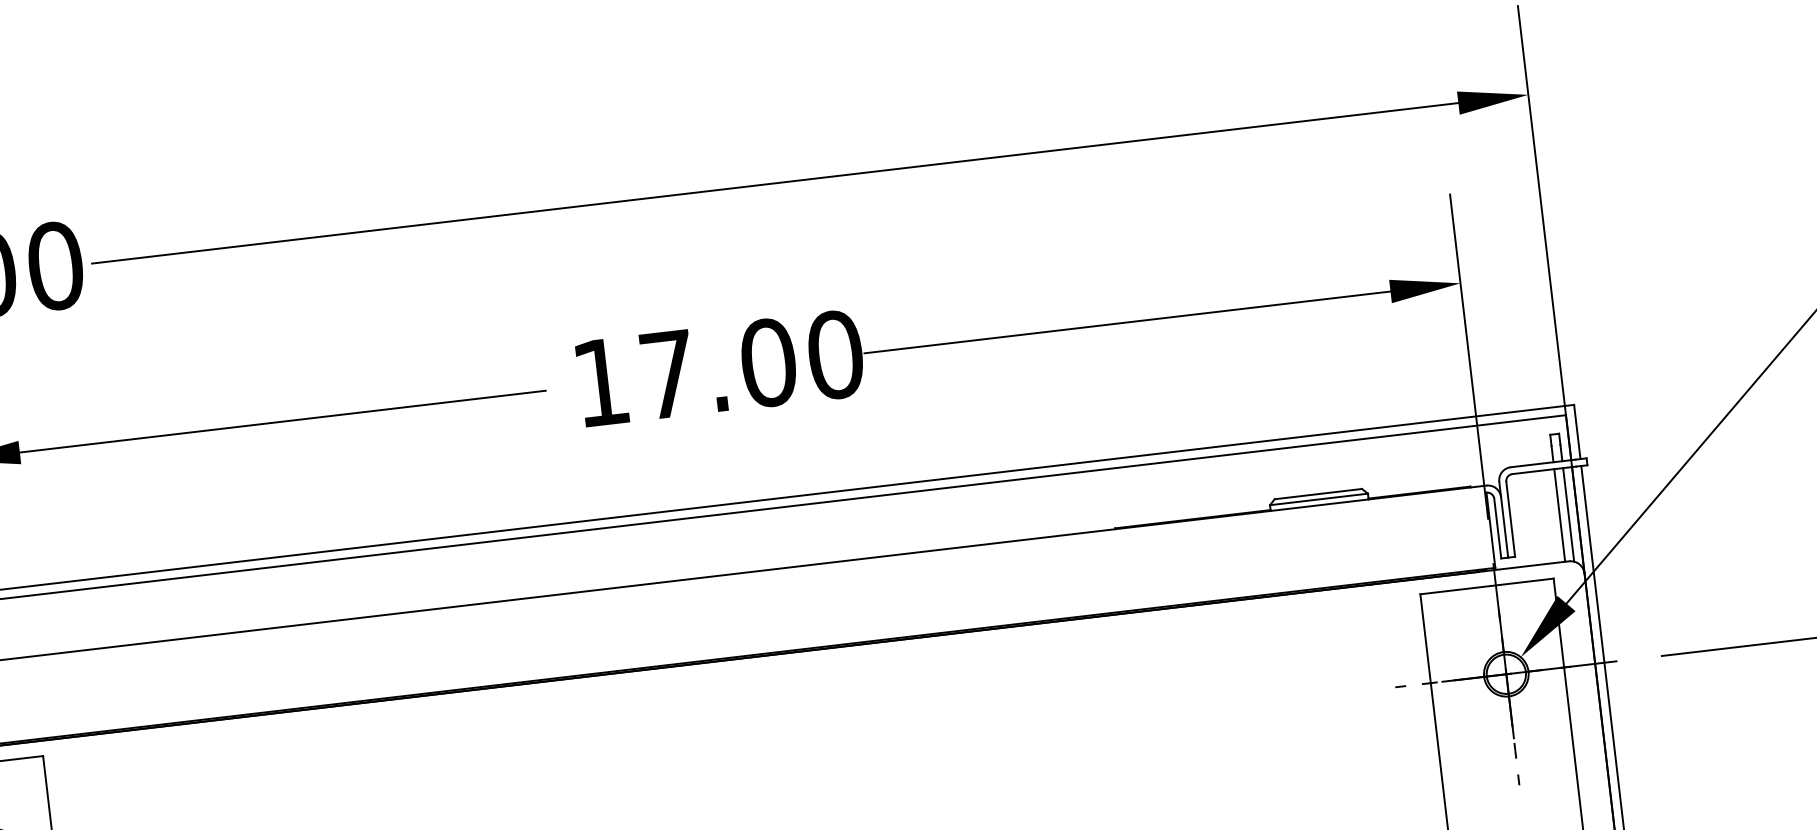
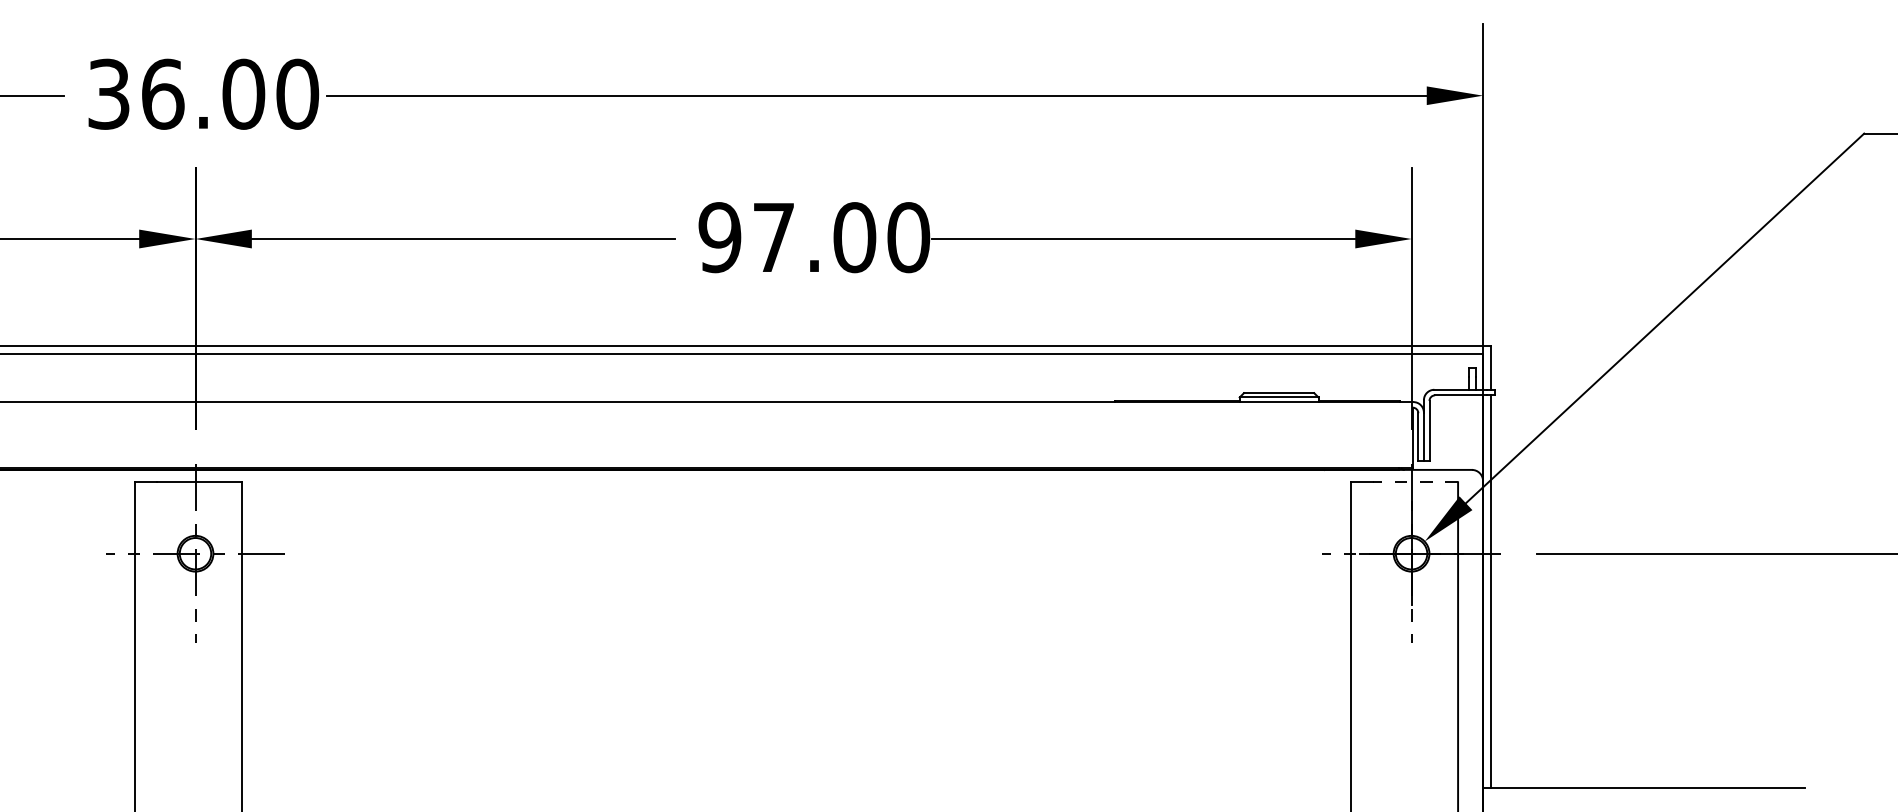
text: (600, 382) -> (719, 237), 17.00 -> 97.00
line: (1568, 514) -> (1475, 432), removed
line: (1559, 515) -> (1468, 432), removed
line: (1500, 585) -> (1415, 482), solid -> dashed

